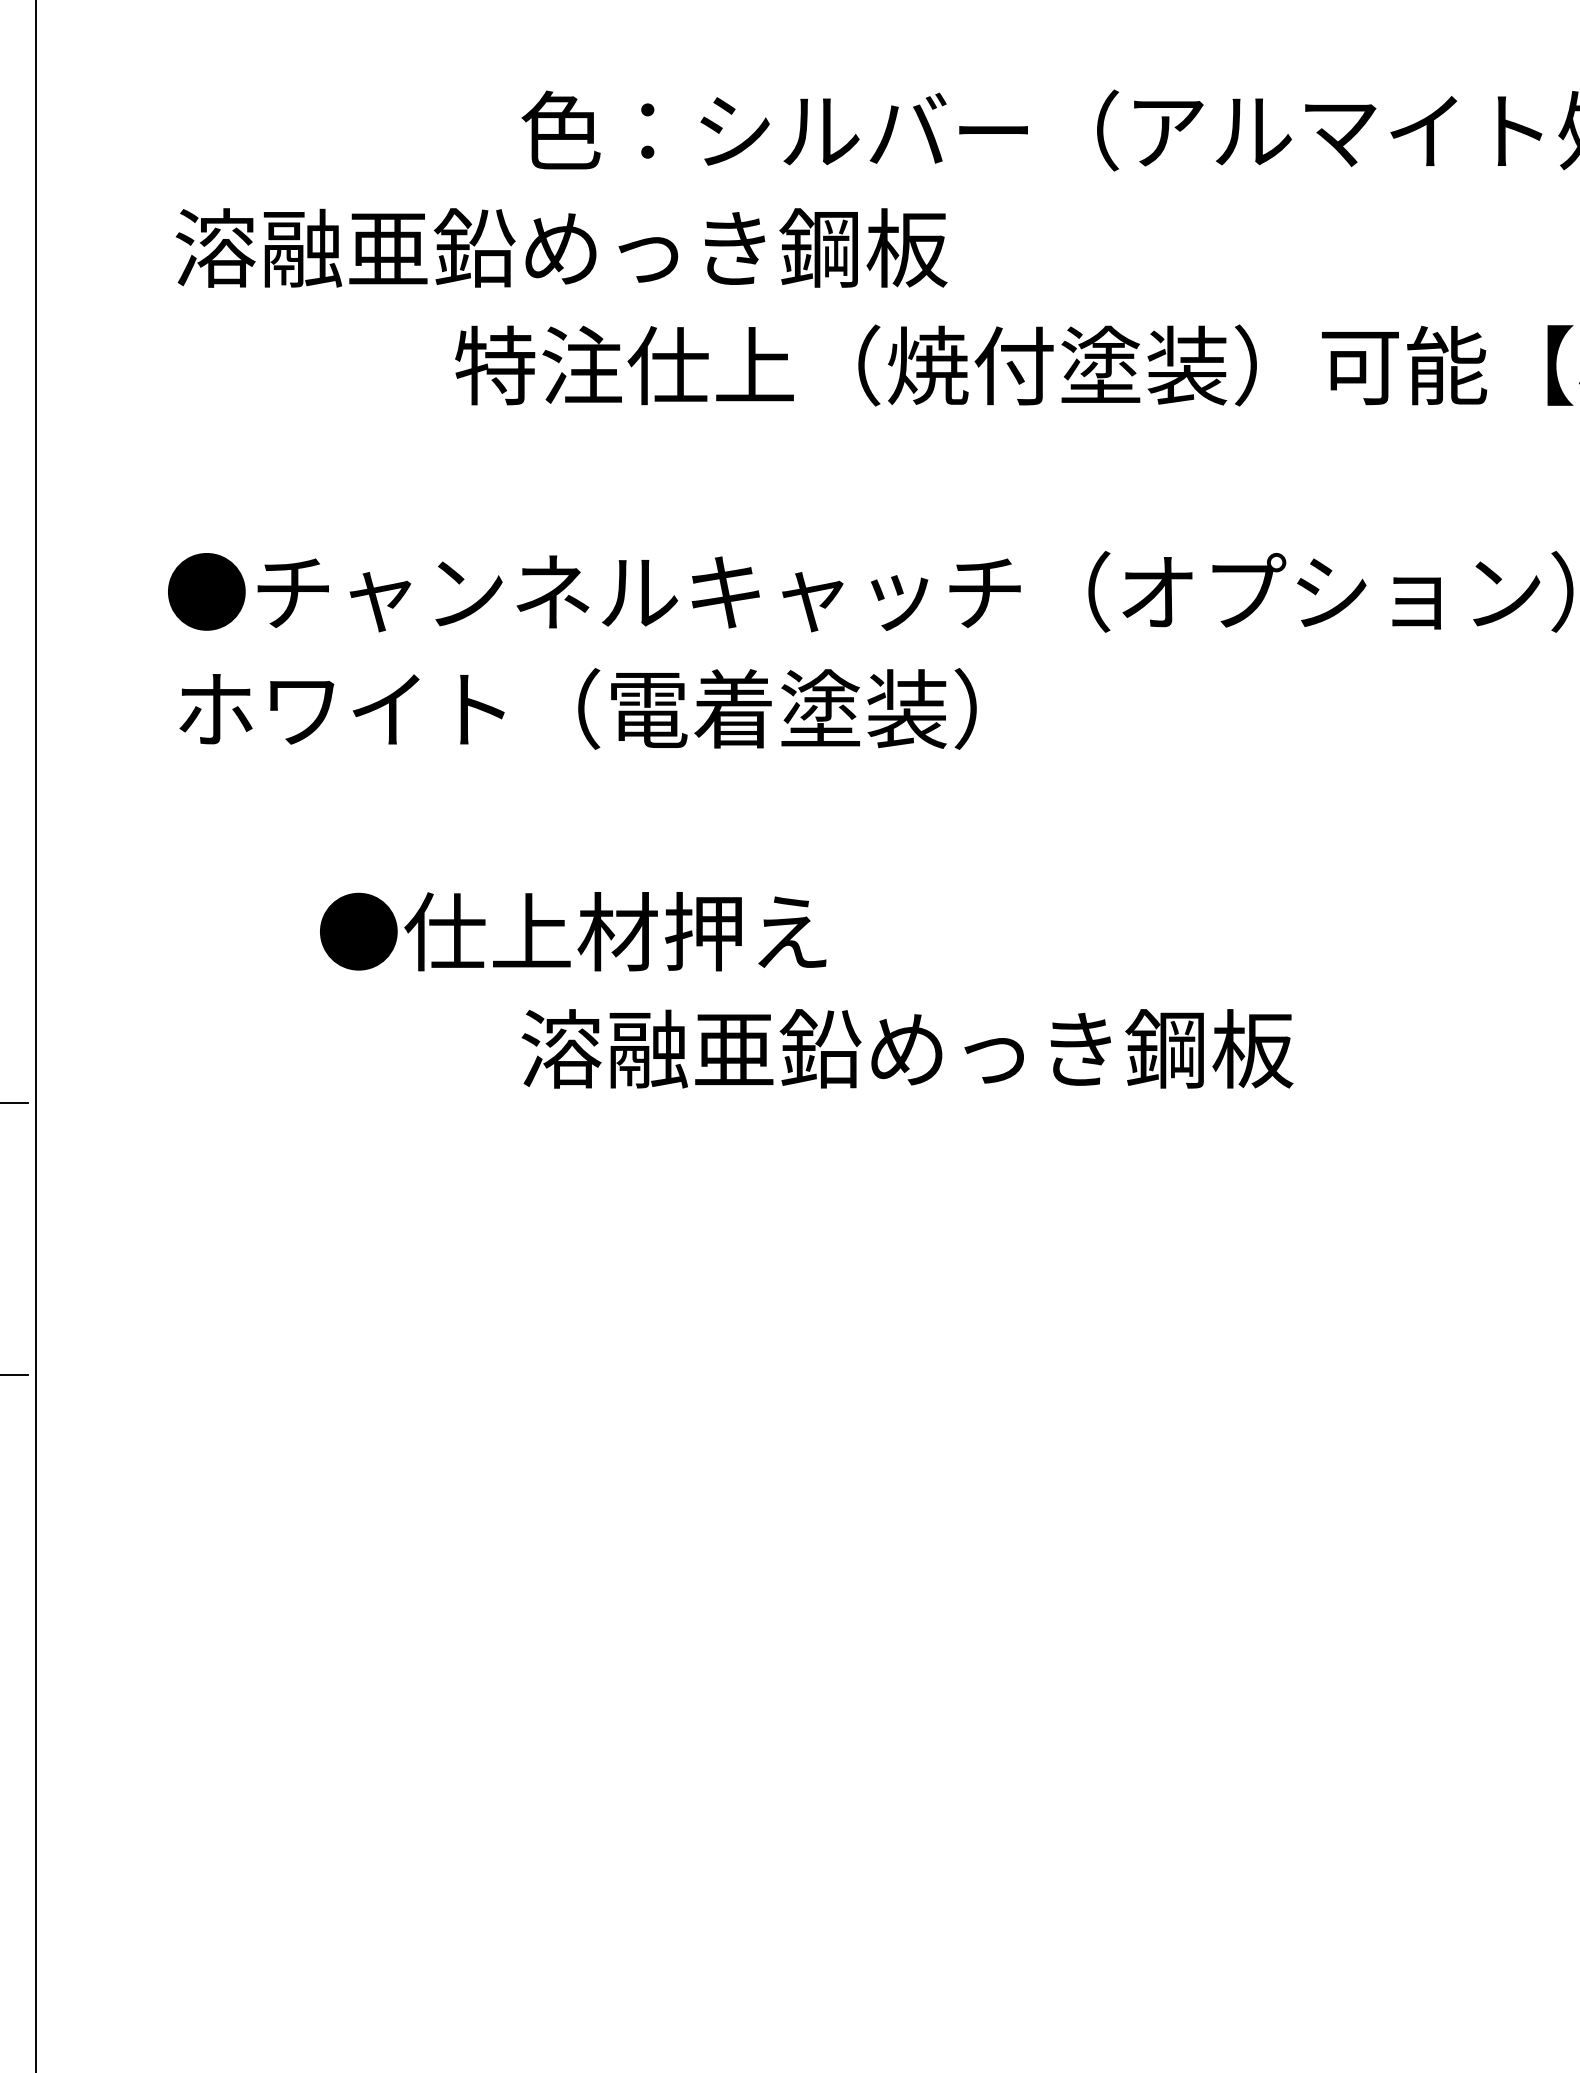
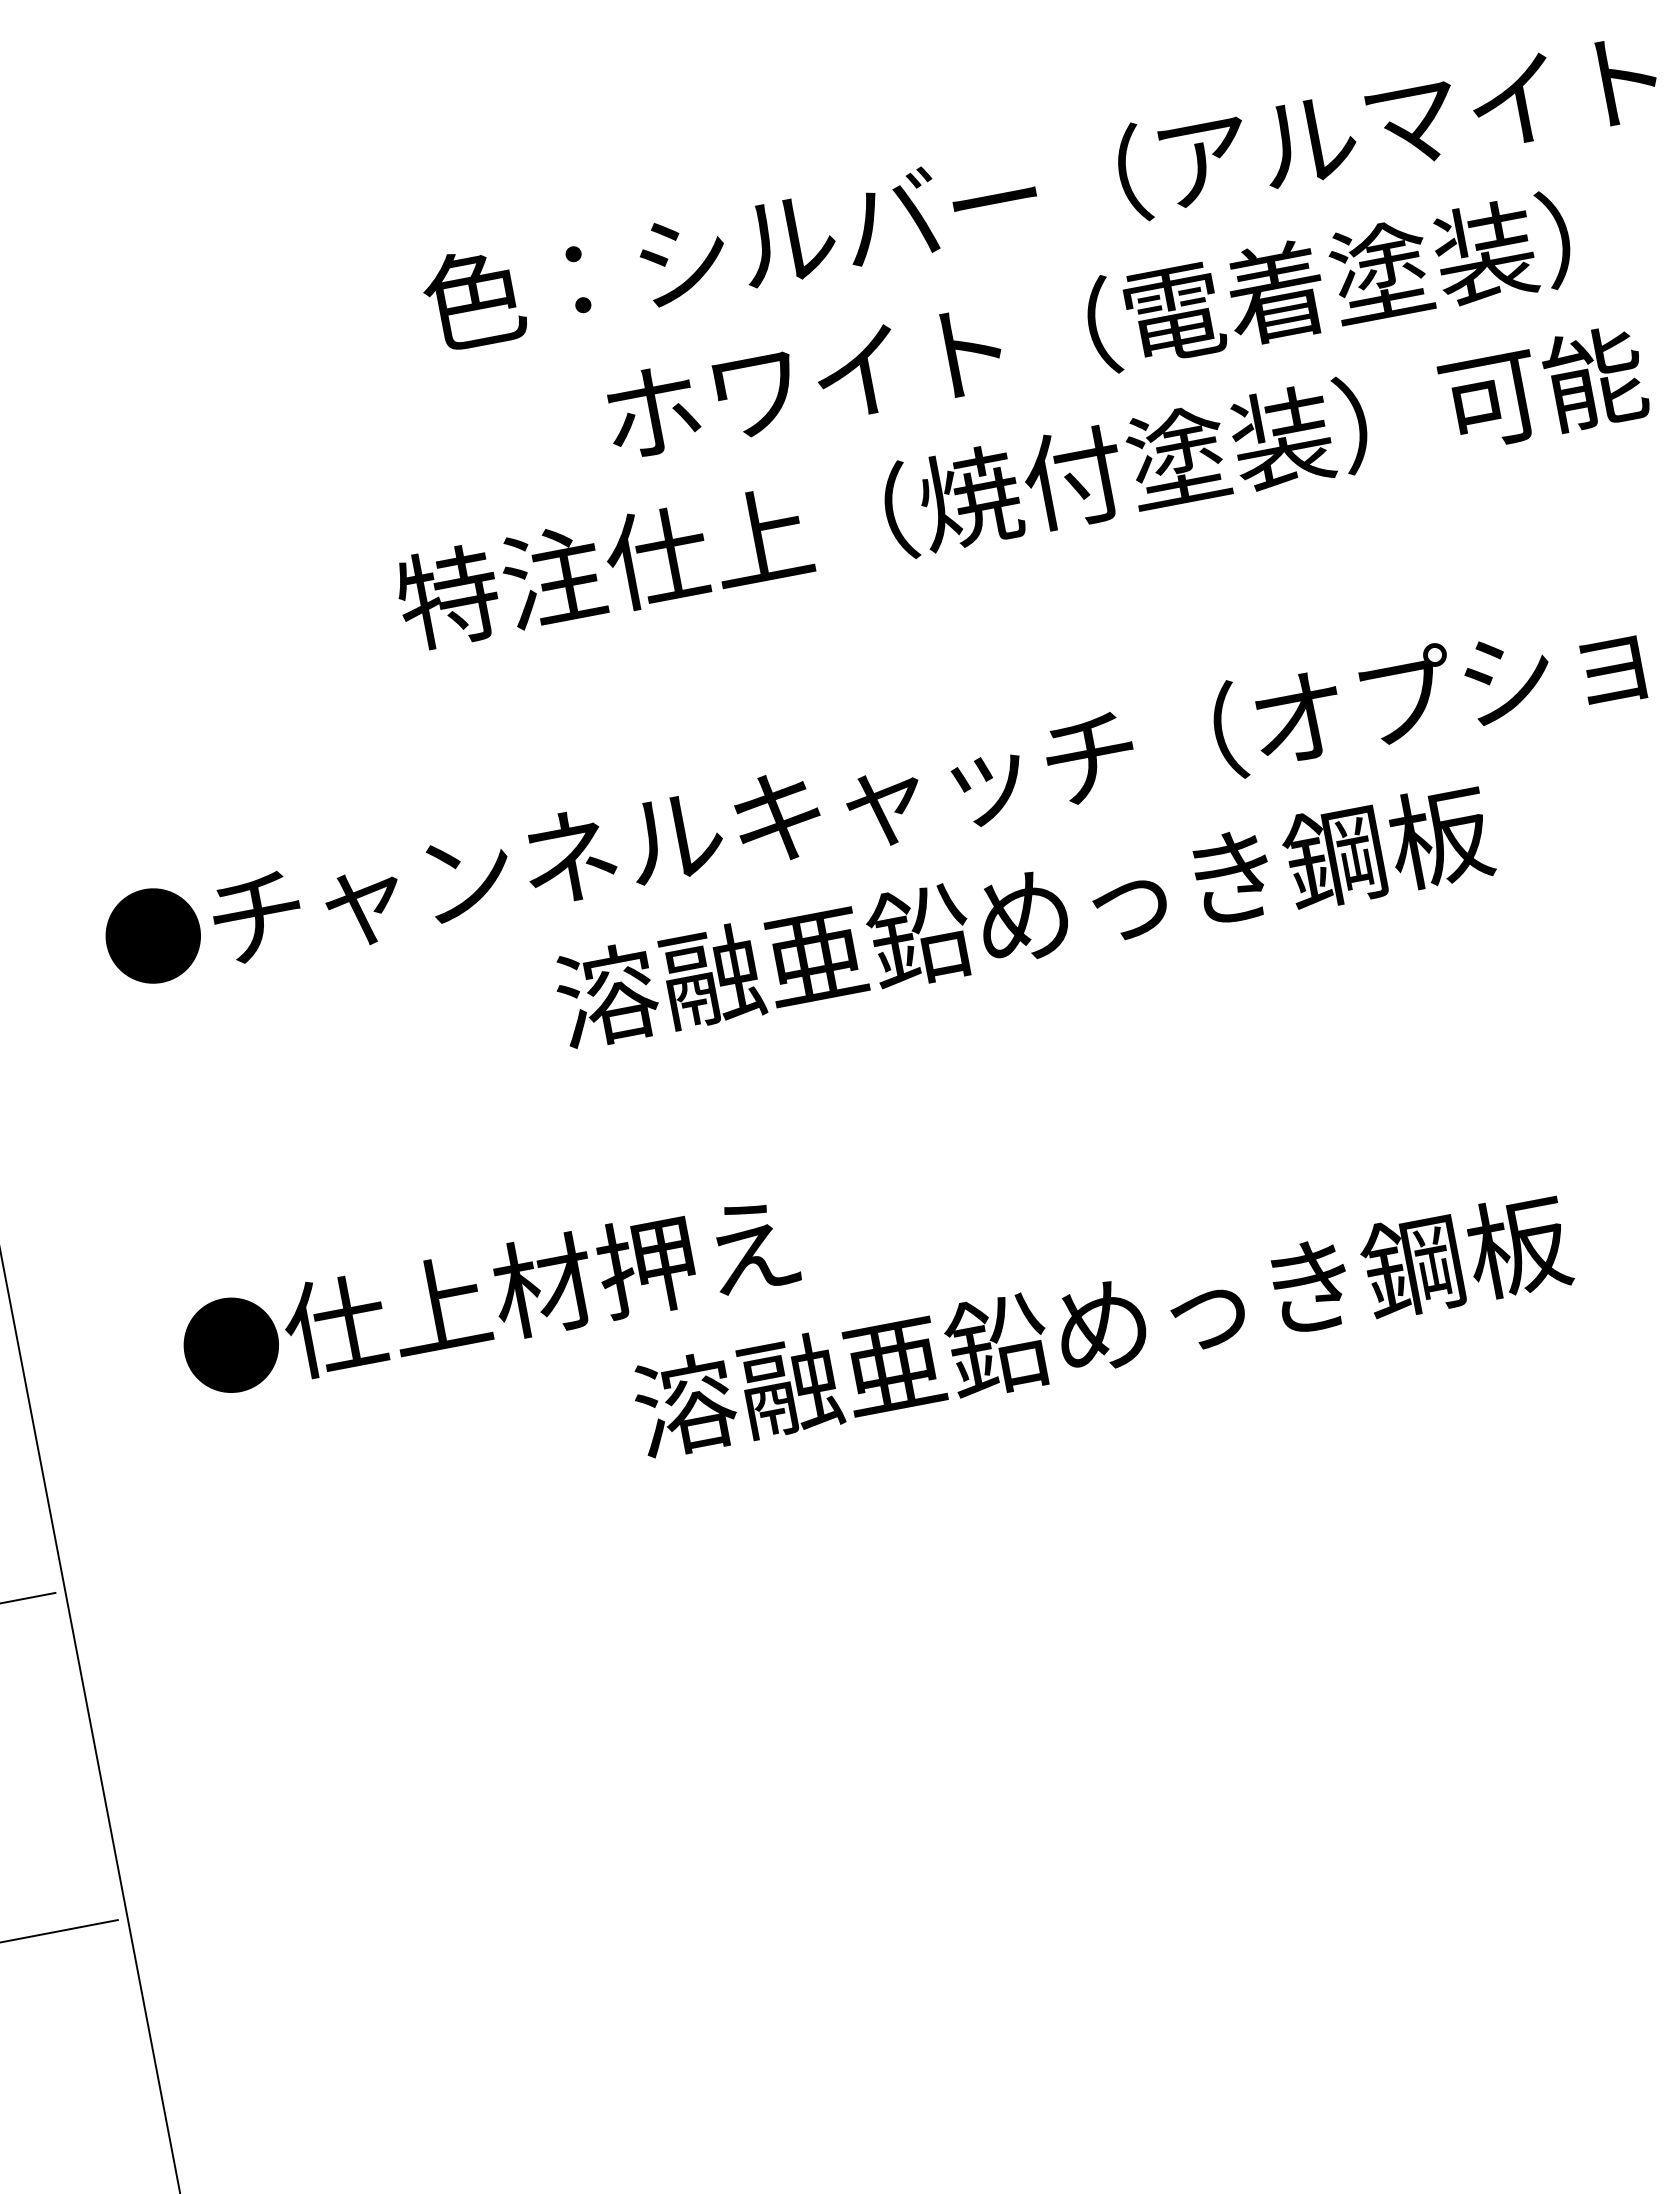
text: (811, 247) -> (802, 382), 溶融亜鉛めっき鋼板 -> ホワイト（電着塗装）
text: (736, 708) -> (817, 954), ホワイト（電着塗装） -> 溶融亜鉛めっき鋼板
text: (573, 931) -> (489, 1295), moved

